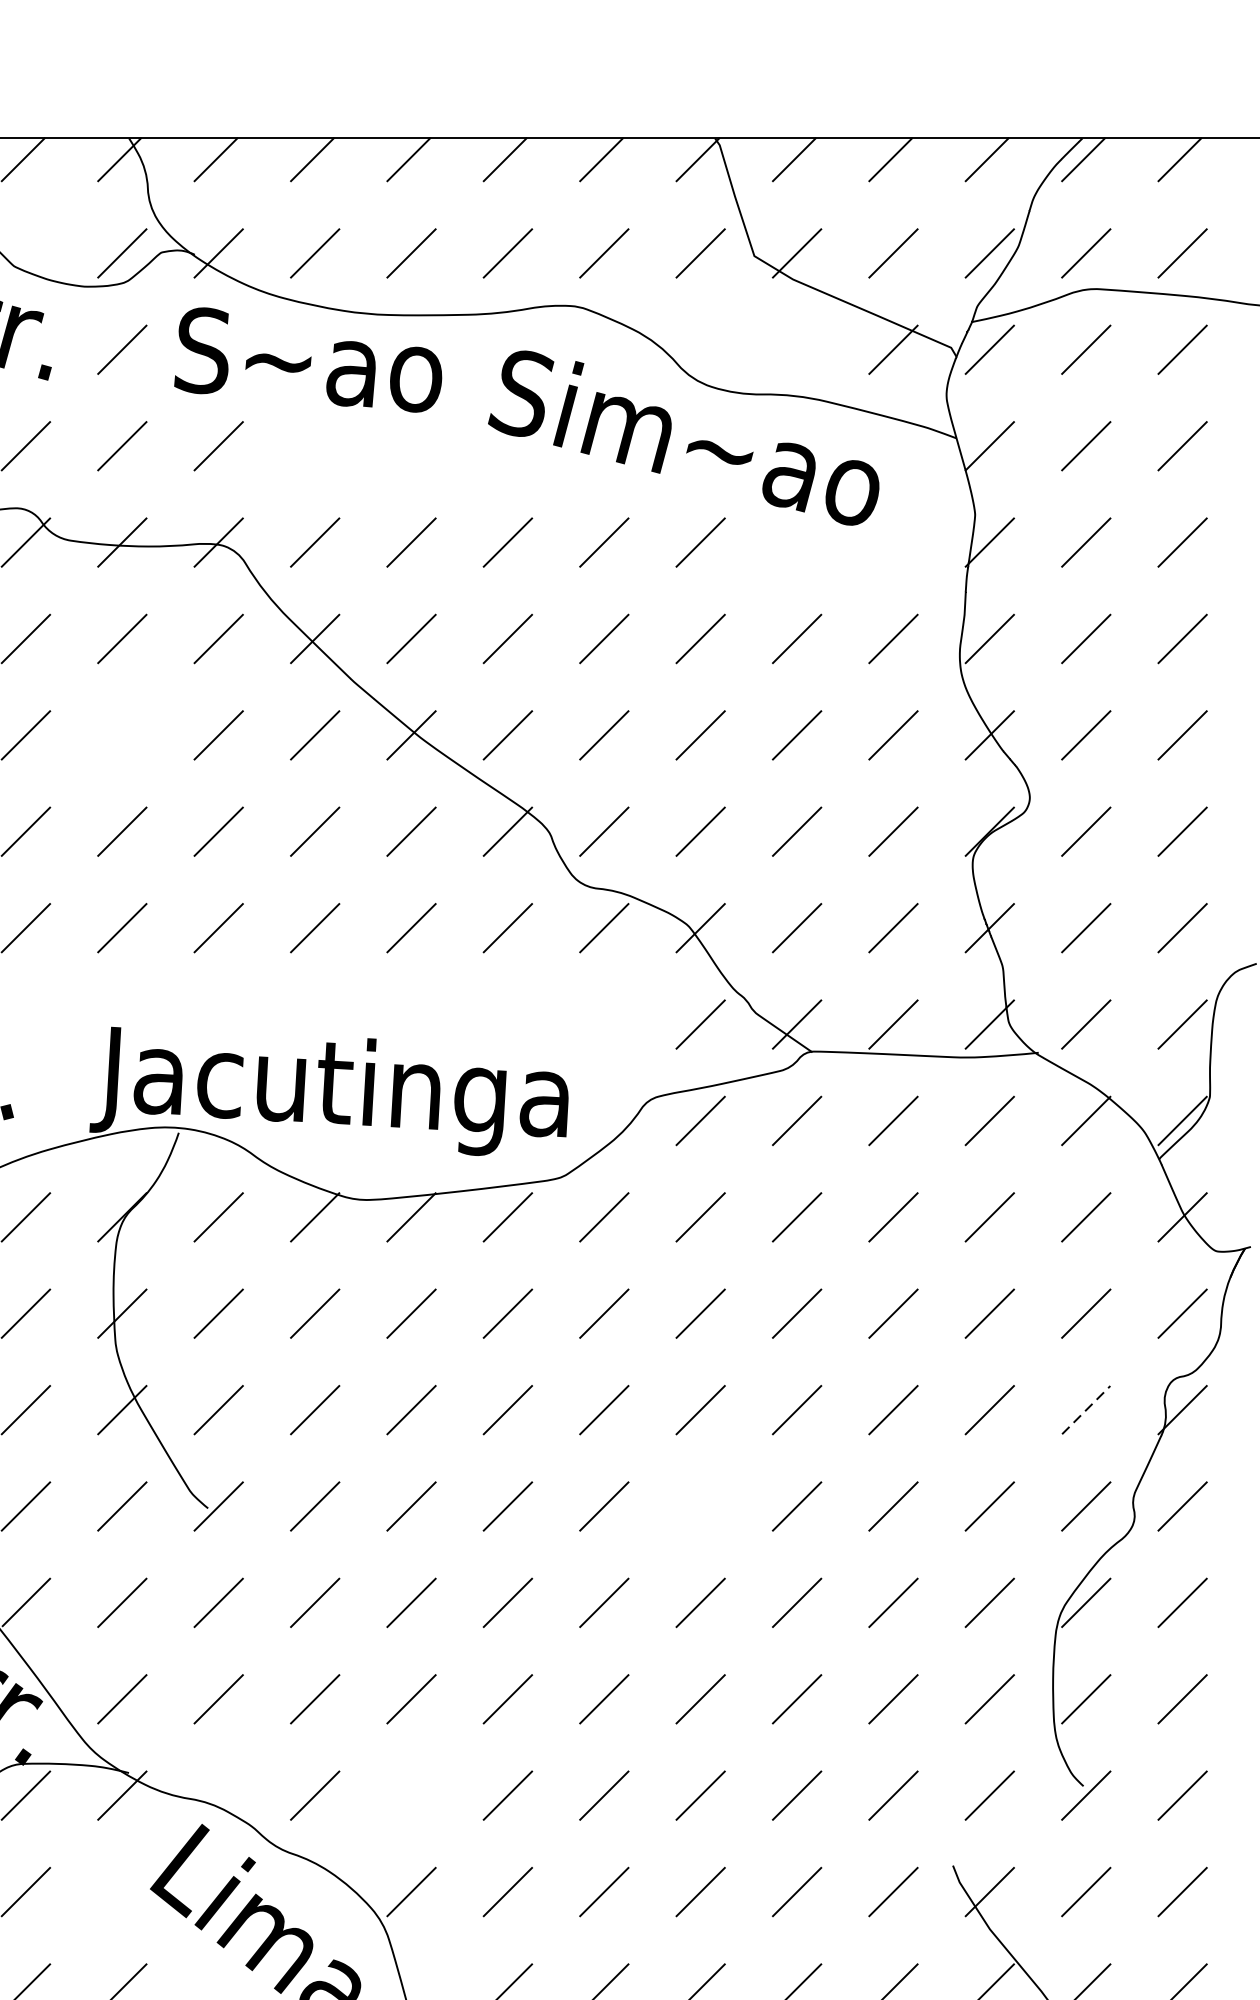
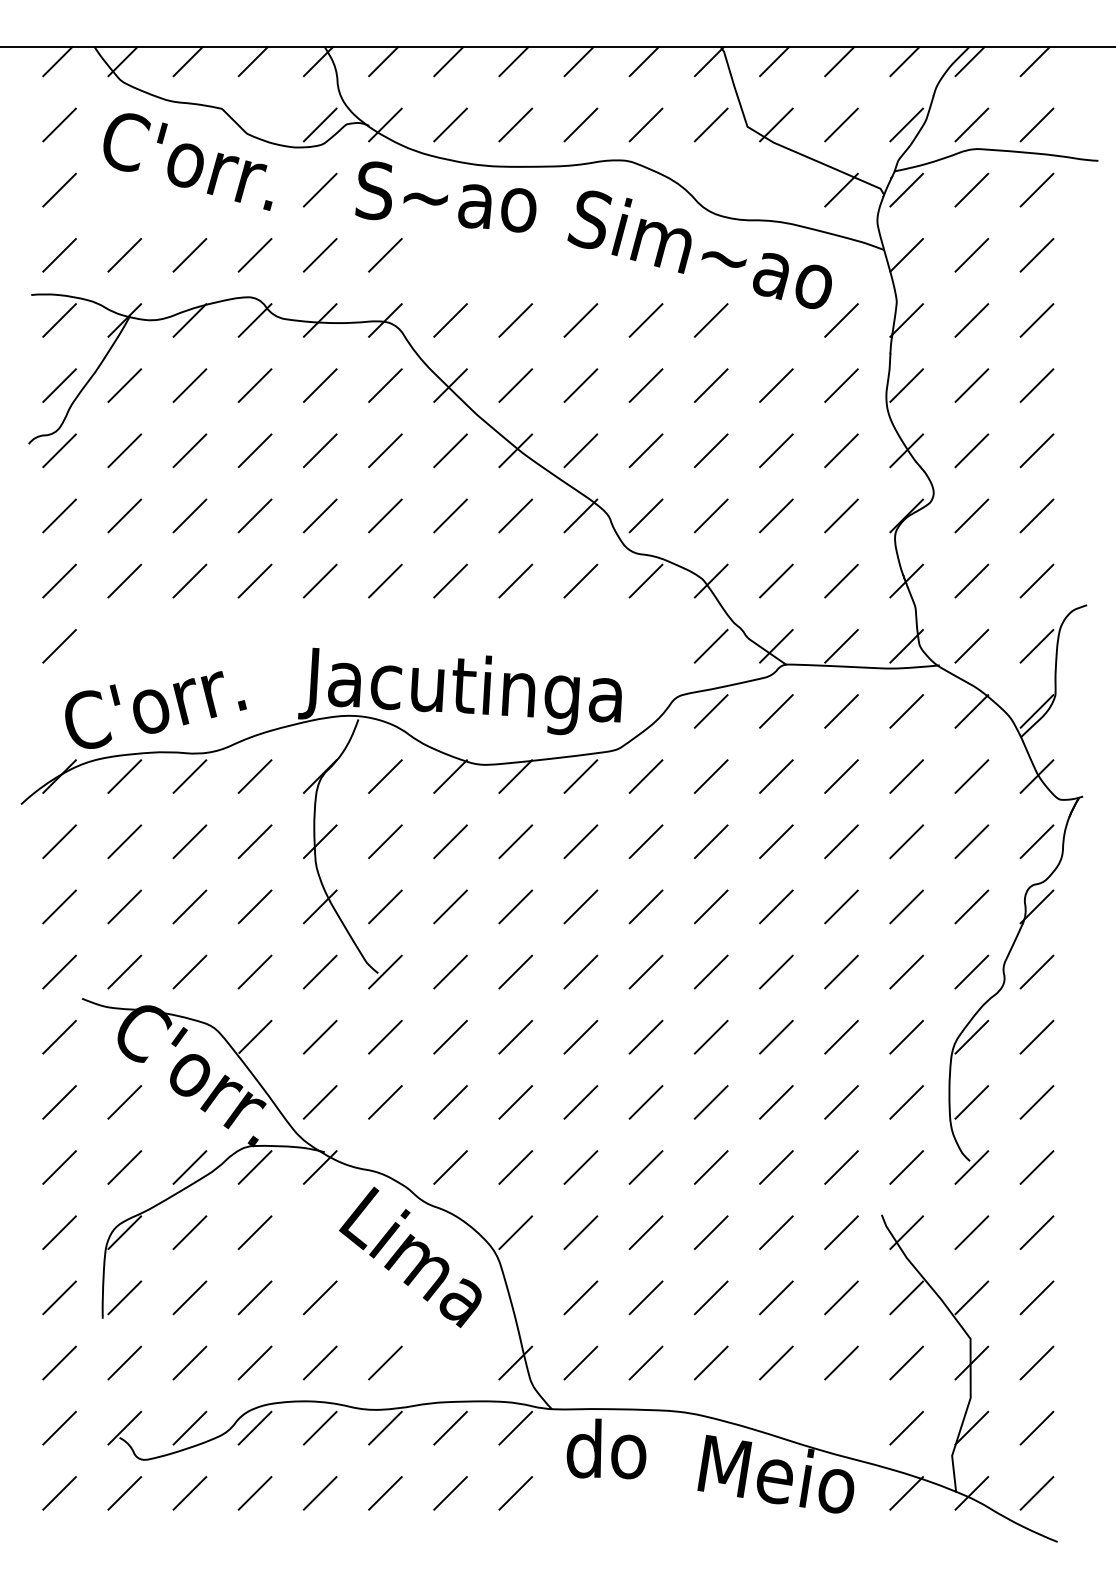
line: (893, 542) -> (841, 320), added
line: (121, 734) -> (319, 450), added
line: (1087, 1409) -> (972, 906), dashed -> solid
line: (699, 1505) -> (710, 971), added
line: (411, 1795) -> (515, 1167), added

